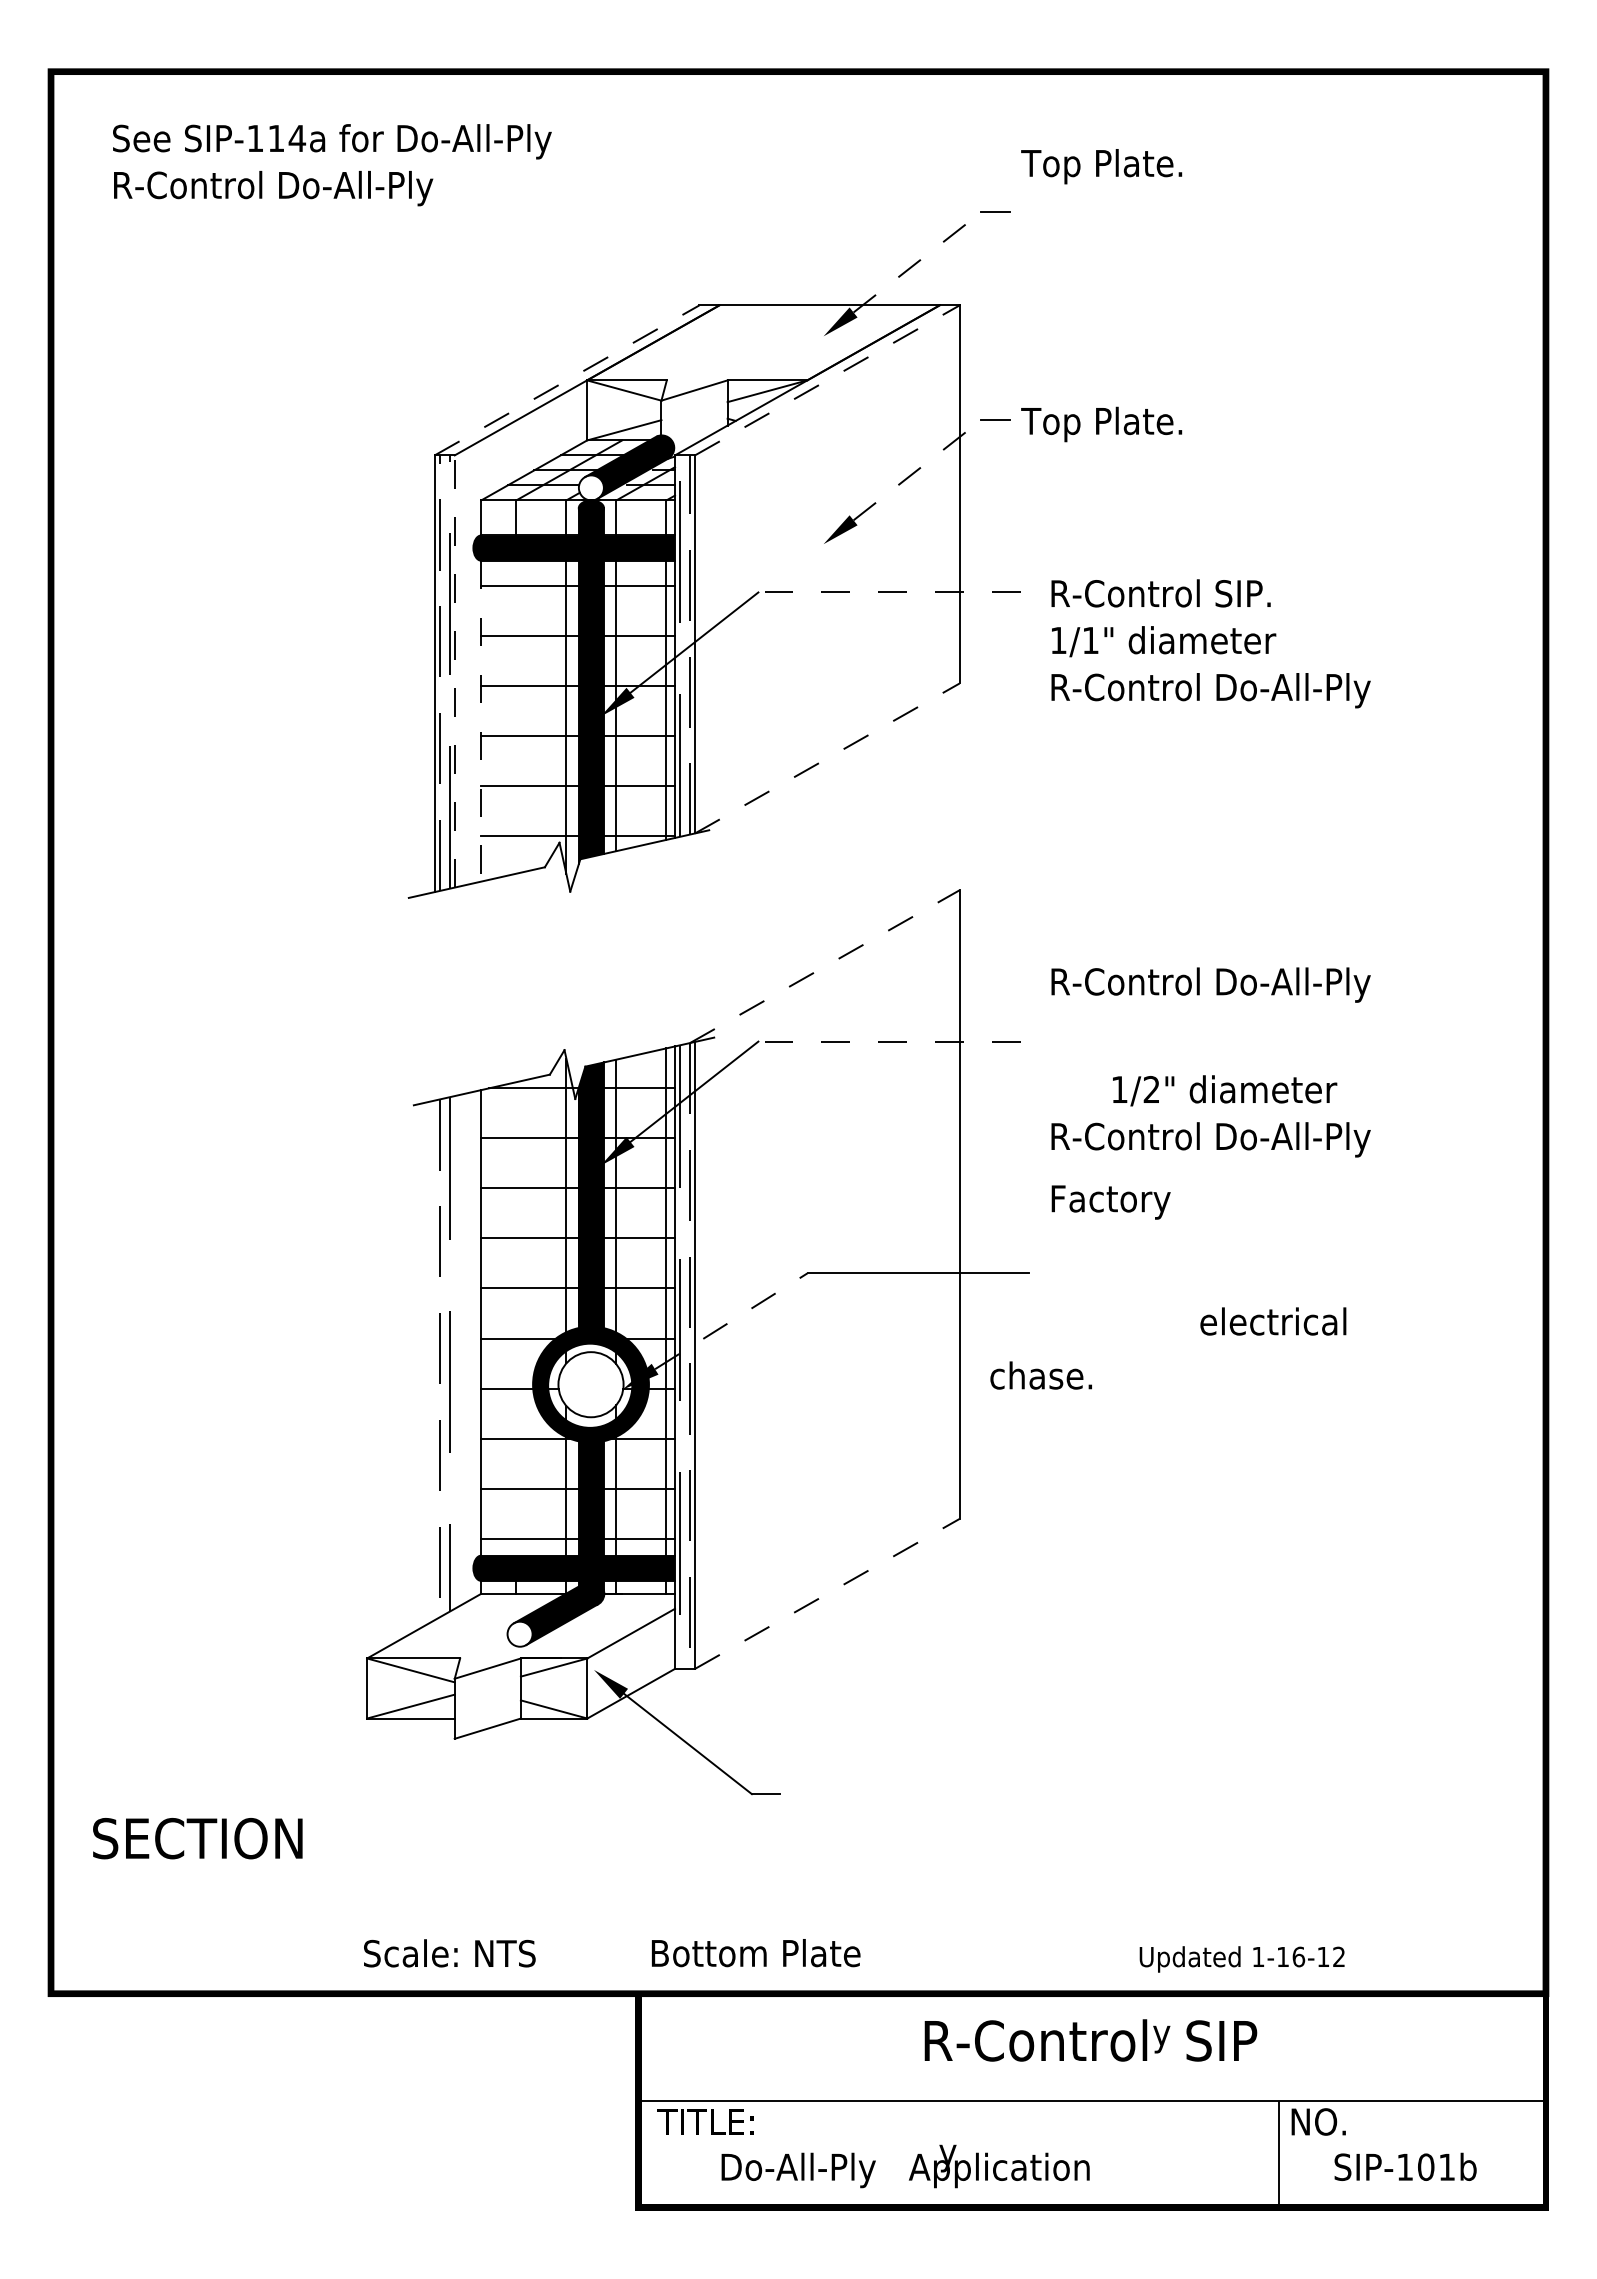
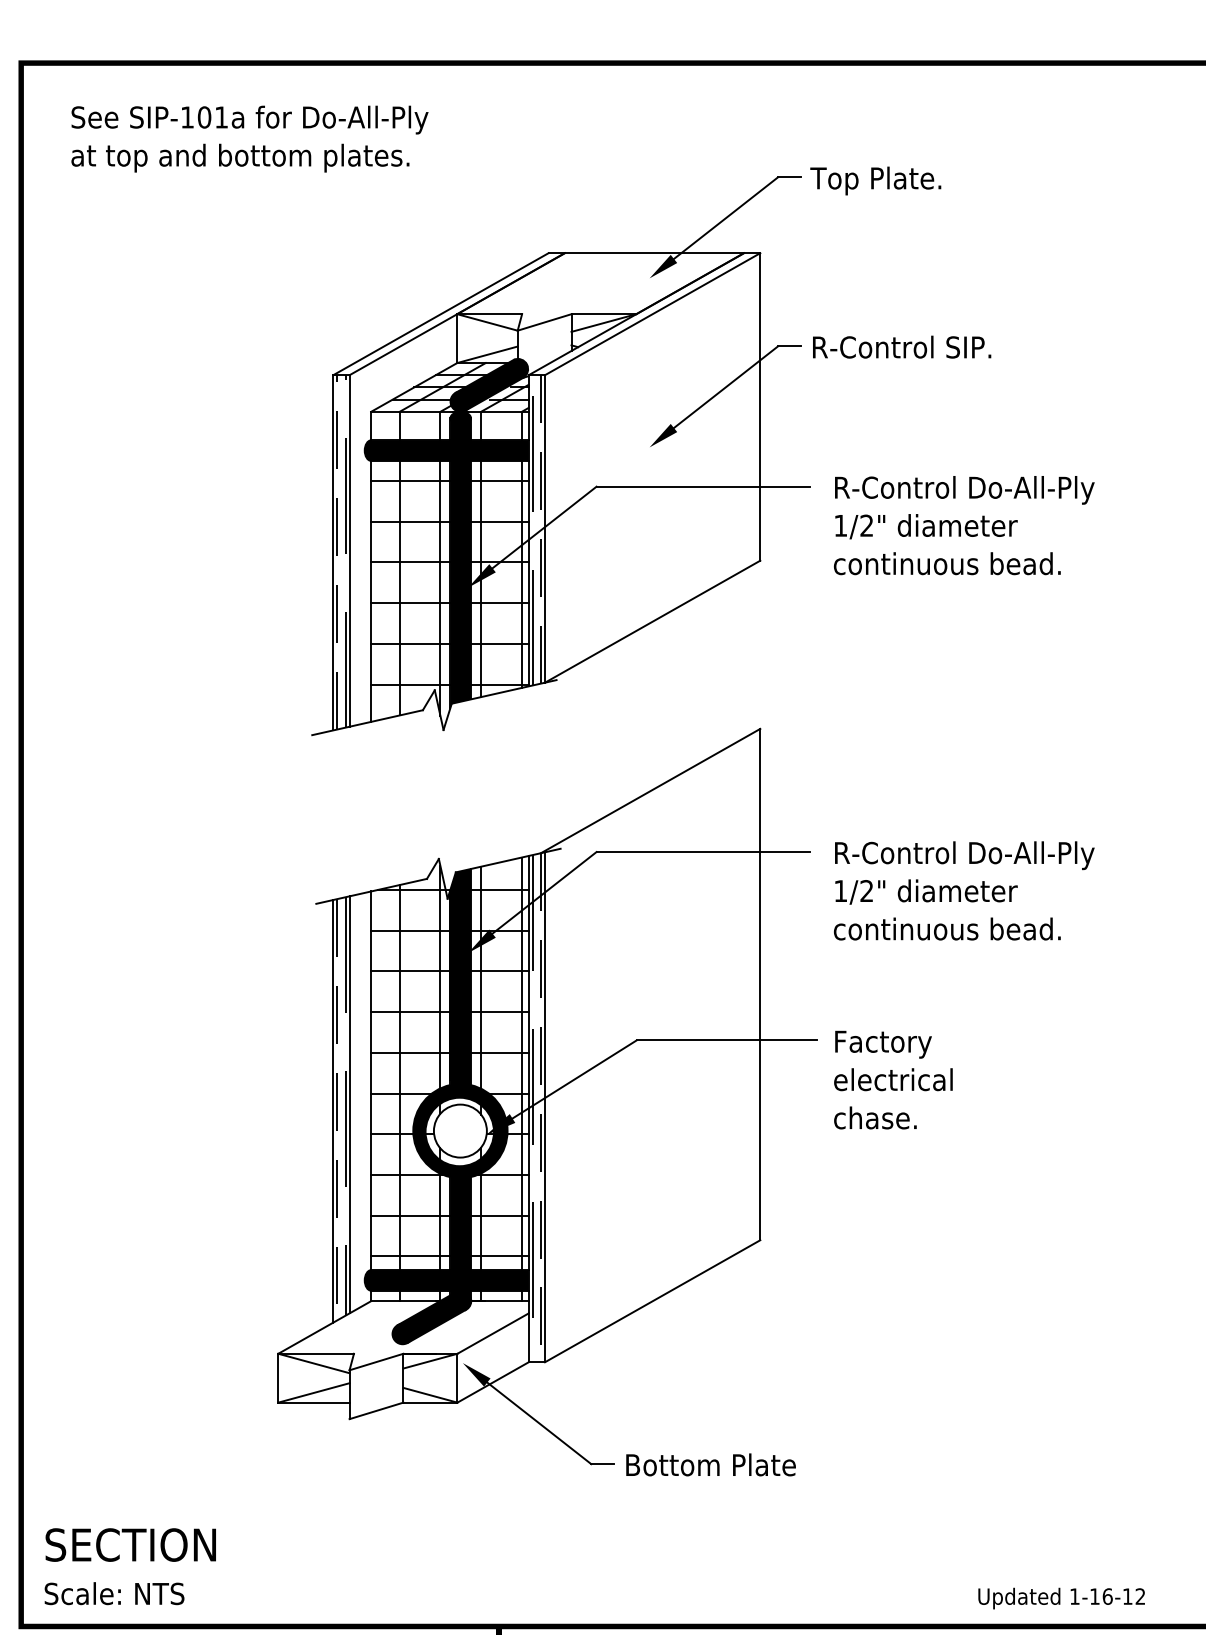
text: (287, 138) -> (213, 117), SIP-114a -> SIP-101a
text: (1101, 166) -> (875, 180), moved
text: (320, 188) -> (240, 158), R-Control Do-All-Ply -> at top and bottom plates.
line: (917, 262) -> (725, 218), dashed -> solid
line: (567, 380) -> (441, 314), dashed -> solid
line: (827, 380) -> (652, 314), dashed -> solid
text: (1132, 424) -> (900, 350), Top Plate. -> R-Control SIP.
line: (917, 469) -> (725, 386), dashed -> solid
fill: (590, 487) -> (460, 401), added
line: (889, 592) -> (703, 486), dashed -> solid
text: (1292, 596) -> (1031, 489), R-Control SIP. -> R-Control Do-All-Ply
text: (1090, 639) -> (866, 524), 1/1" -> 1/2"
line: (454, 670) -> (349, 550), dashed -> solid
text: (1210, 690) -> (964, 566), R-Control Do-All-Ply -> continuous bead.
line: (516, 716) -> (399, 587), added
line: (481, 721) -> (371, 591), dashed -> solid
line: (827, 758) -> (652, 621), dashed -> solid
line: (824, 966) -> (650, 790), dashed -> solid
text: (1210, 984) -> (964, 855), moved
line: (889, 1041) -> (703, 851), dashed -> solid
text: (1225, 1090) -> (926, 891), moved
text: (1210, 1139) -> (964, 931), R-Control Do-All-Ply -> continuous bead.
text: (1110, 1202) -> (882, 1044), moved
line: (516, 1318) -> (399, 1077), added
line: (731, 1320) -> (574, 1078), dashed -> solid
text: (1273, 1321) -> (893, 1079), moved
line: (454, 1352) -> (349, 1104), added
line: (434, 1360) -> (333, 1111), added
text: (1040, 1375) -> (874, 1117), moved
line: (827, 1593) -> (652, 1300), dashed -> solid
fill: (519, 1633) -> (402, 1333), added
text: (197, 1838) -> (130, 1544), moved
text: (449, 1953) -> (114, 1593), moved
text: (756, 1953) -> (711, 1465), moved
text: (1241, 1959) -> (1061, 1598), moved

